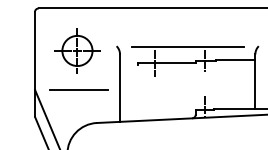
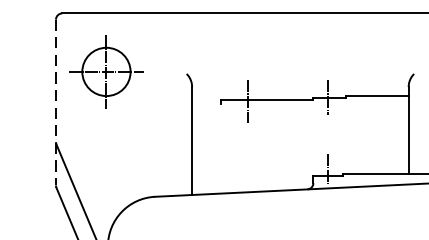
line: (187, 47) -> (300, 76), removed
part: (77, 50) -> (106, 71), moved
line: (34, 64) -> (55, 103), solid -> dashed
line: (78, 89) -> (125, 143), removed

